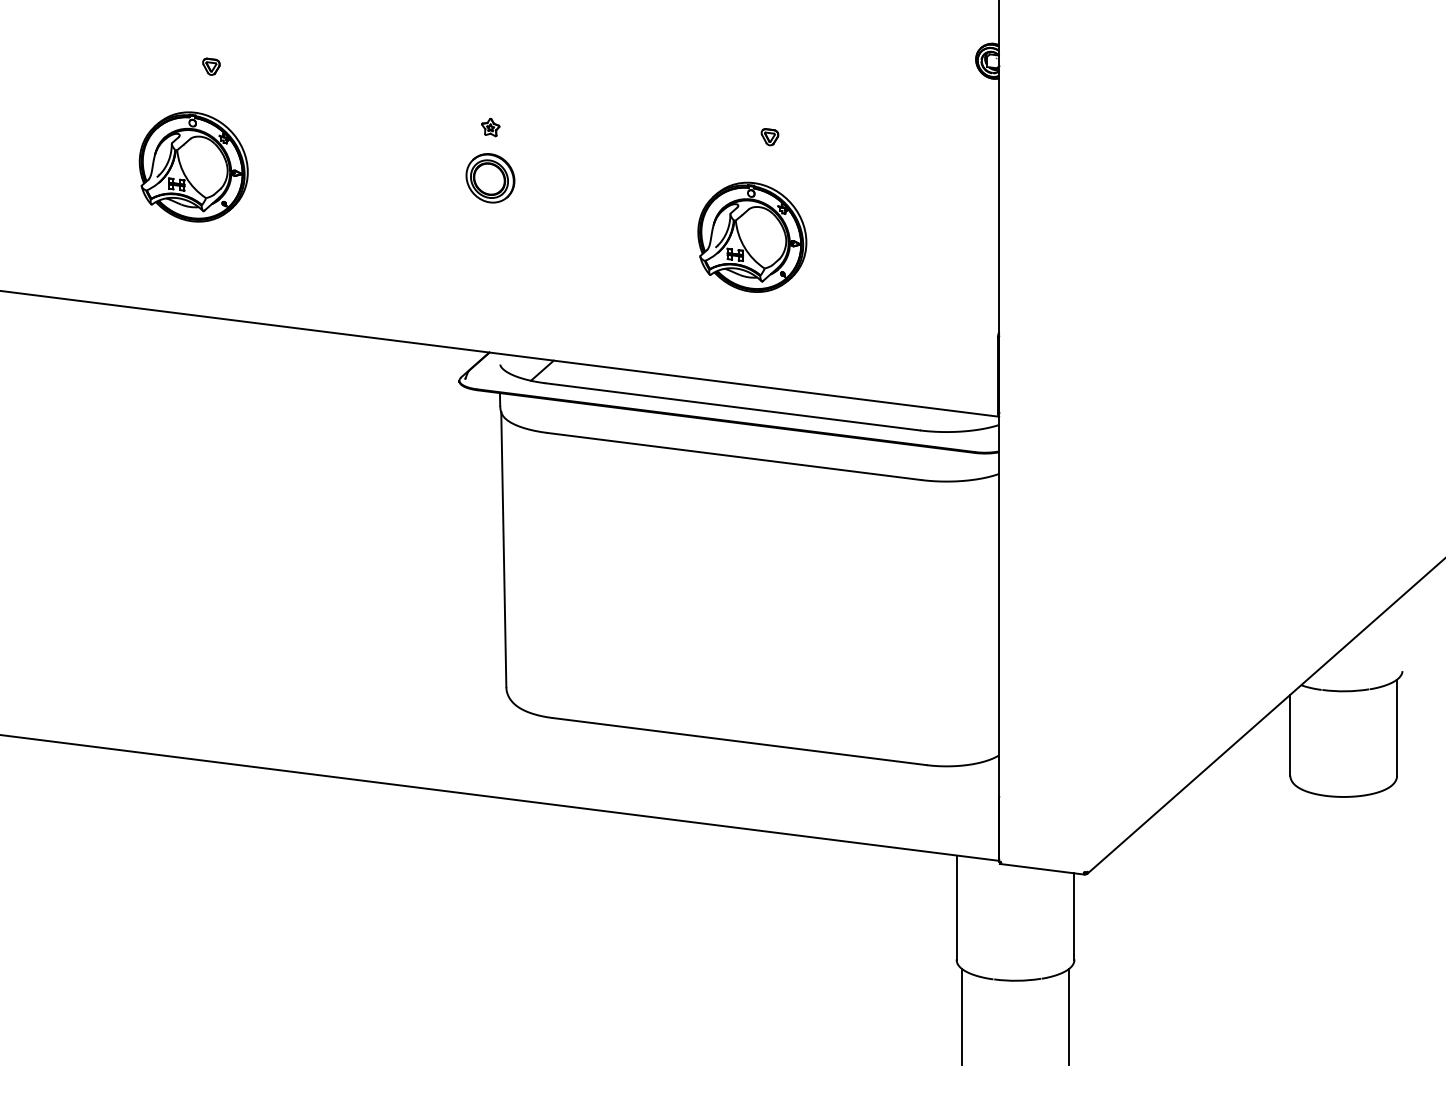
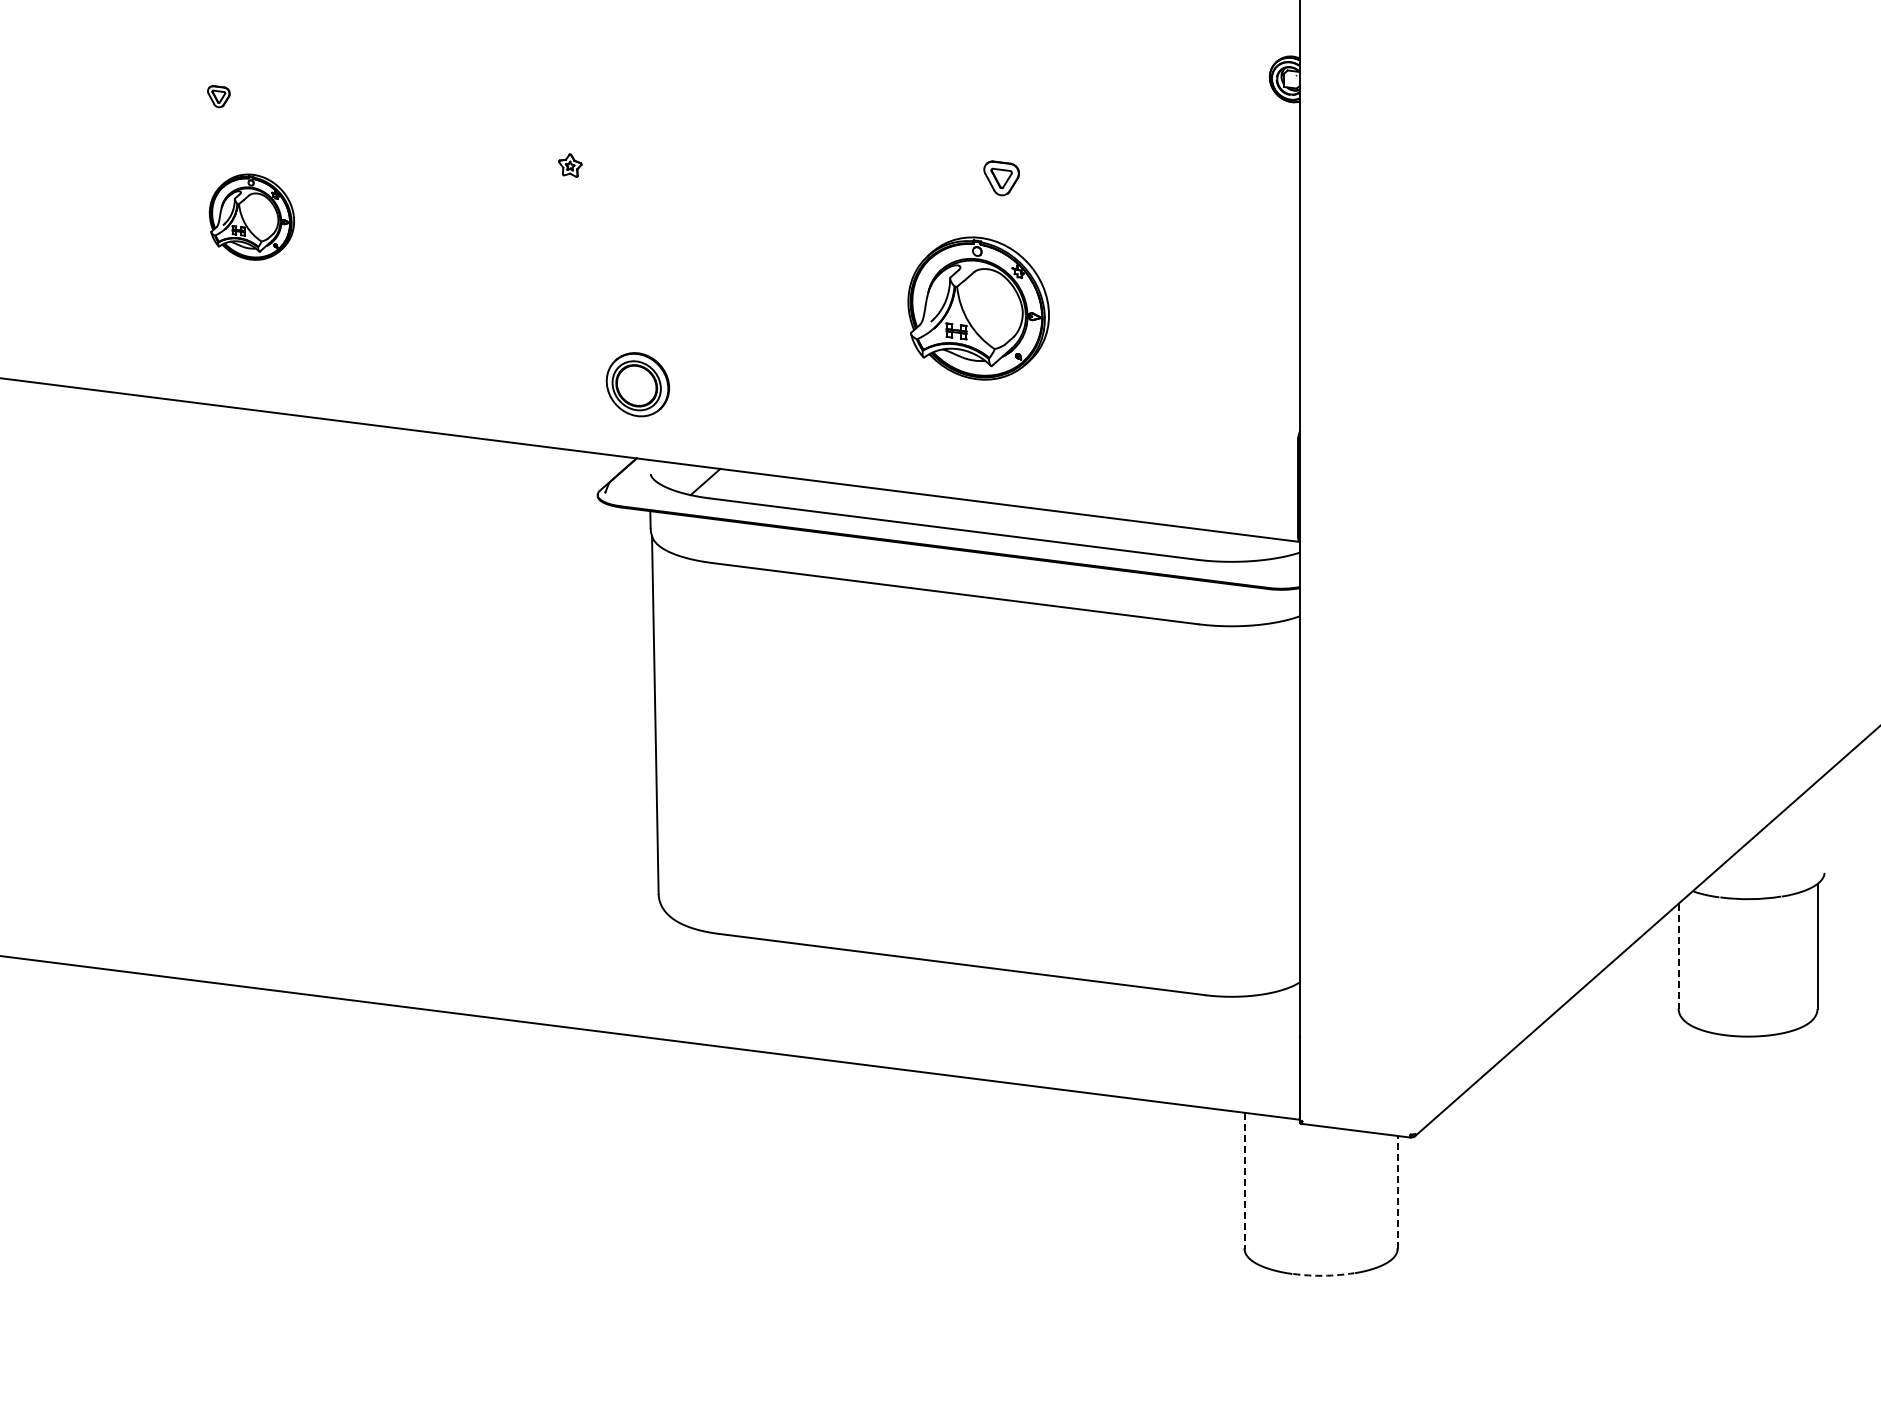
part: (211, 66) -> (218, 96), moved
part: (490, 127) -> (570, 165), moved
part: (769, 136) -> (1001, 177), size x1.6
part: (193, 167) -> (251, 217), size x0.6
part: (490, 178) -> (637, 384), moved
line: (1290, 735) -> (1678, 956), solid -> dashed
line: (956, 908) -> (1244, 1181), solid -> dashed
line: (1074, 916) -> (1397, 1191), solid -> dashed
arc: (1017, 980) -> (1323, 1275), solid -> dashed
line: (962, 1016) -> (1251, 1322), removed
line: (1068, 1016) -> (1390, 1322), removed

